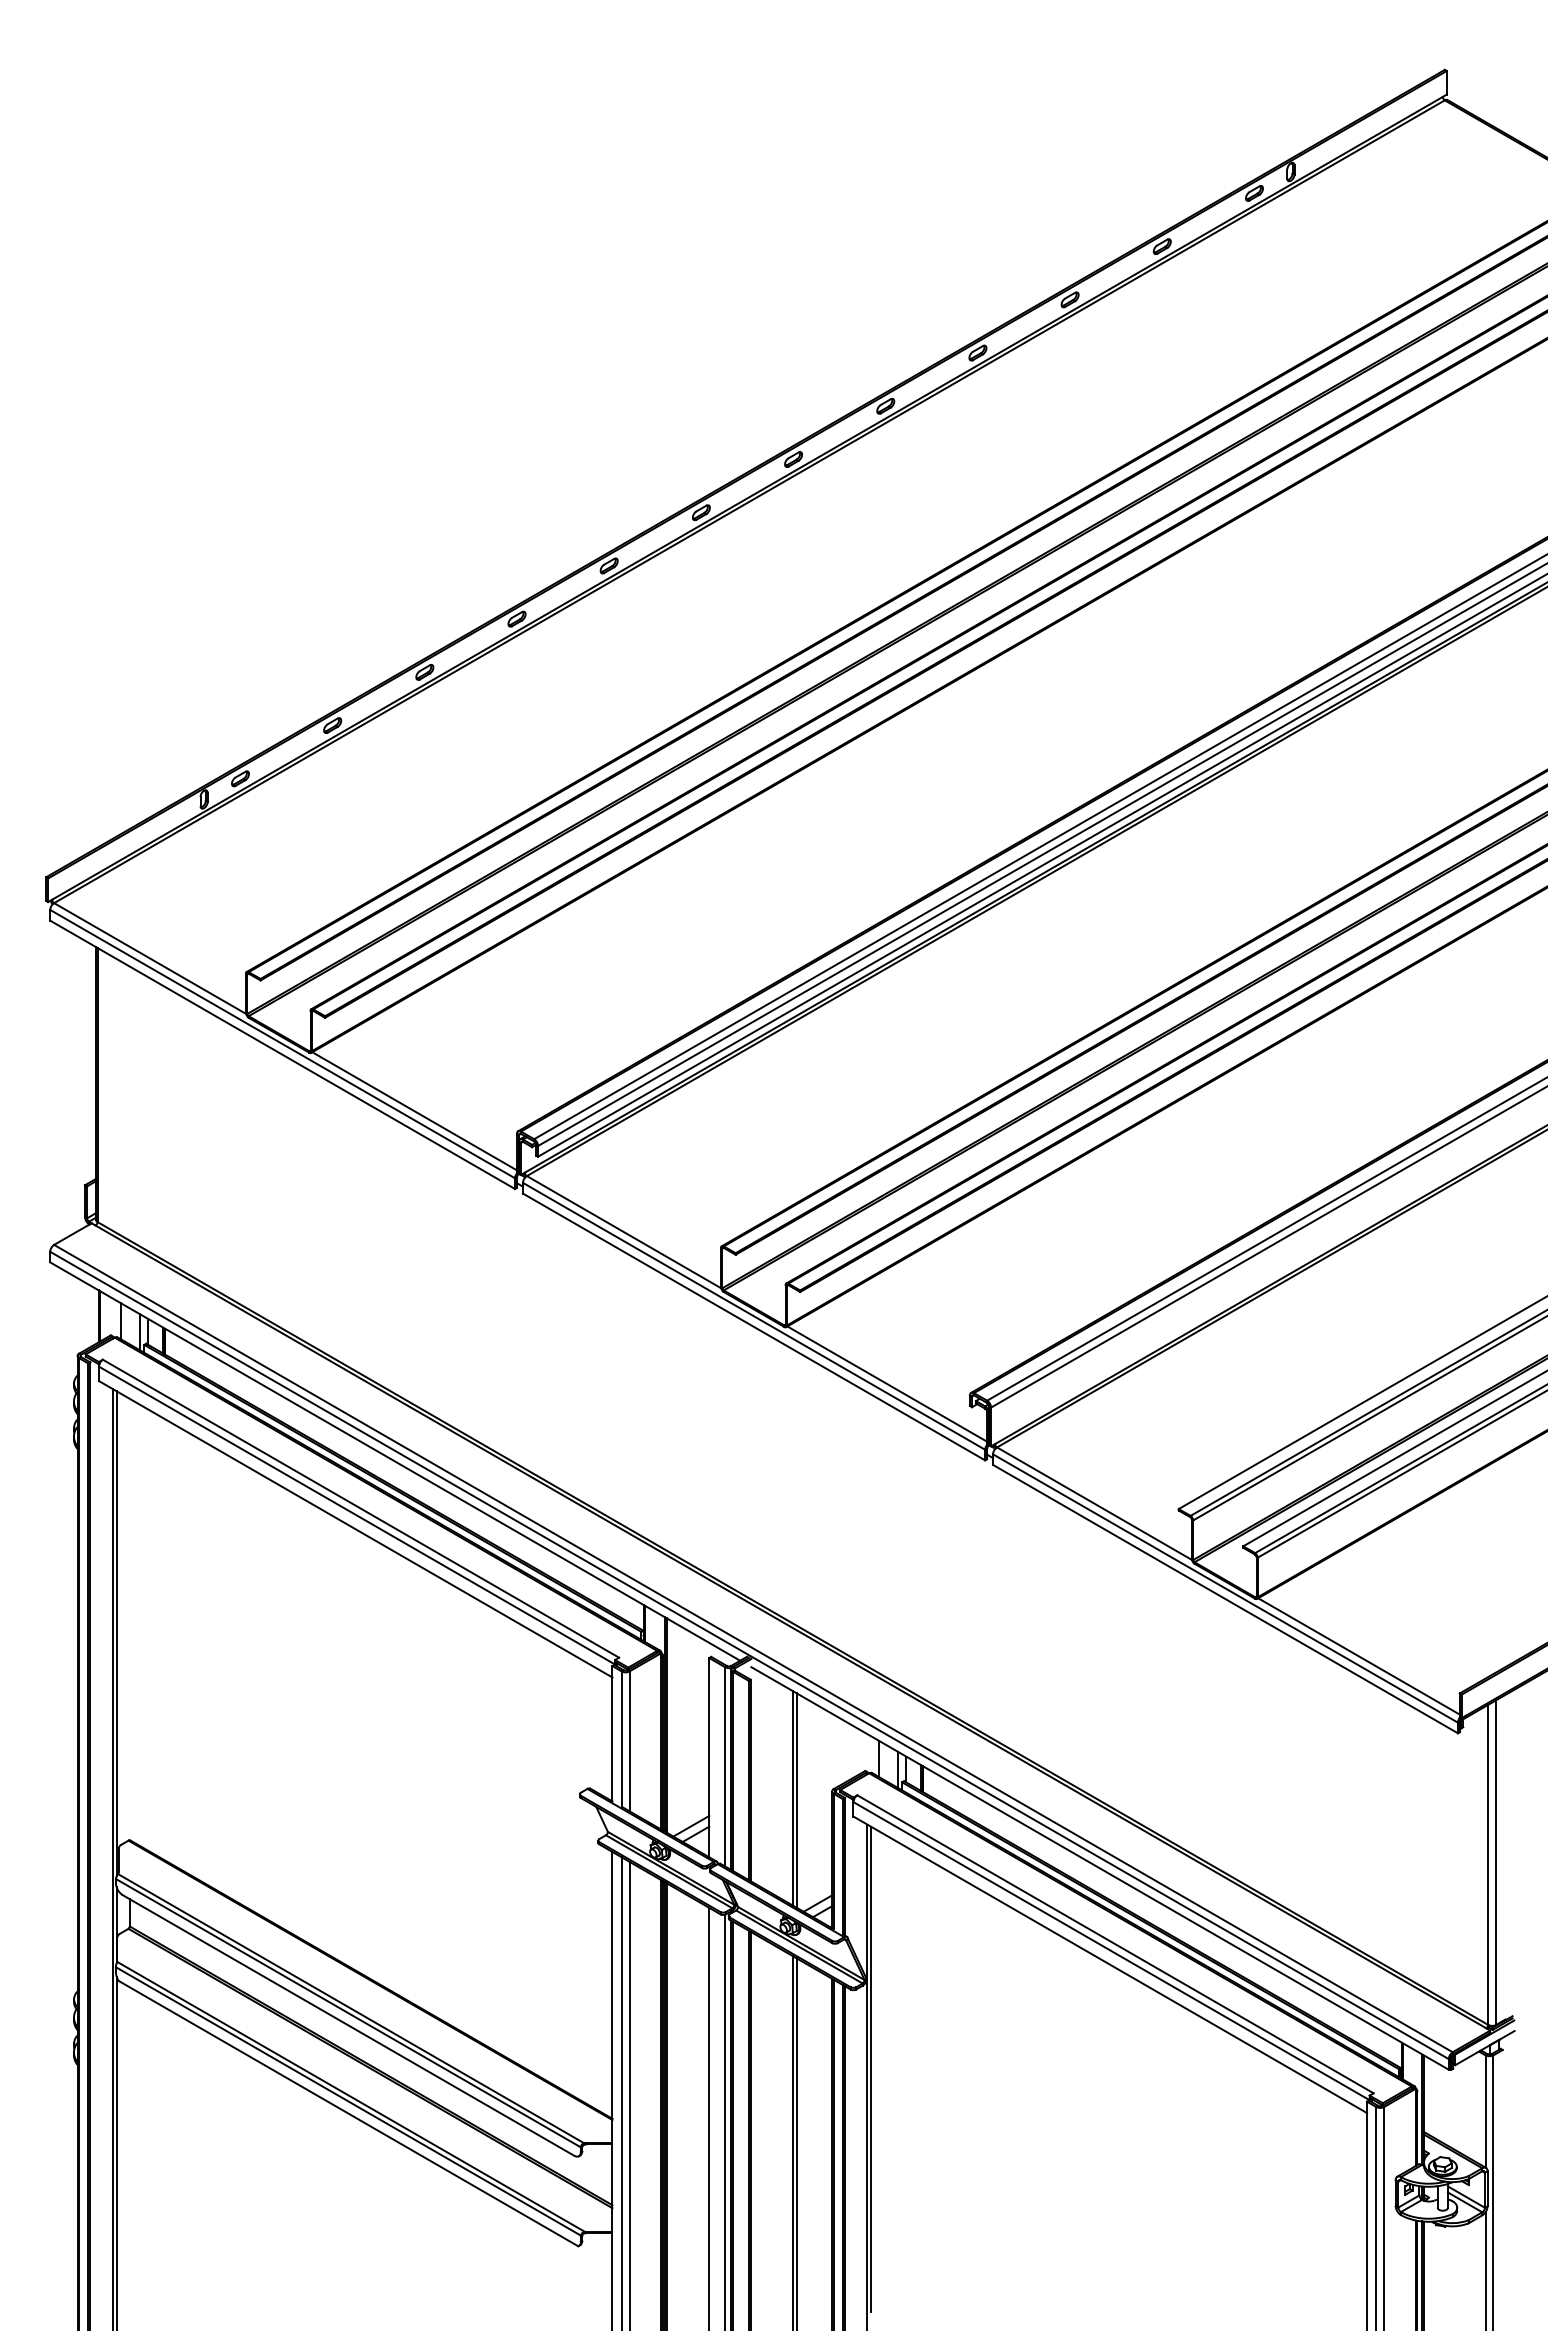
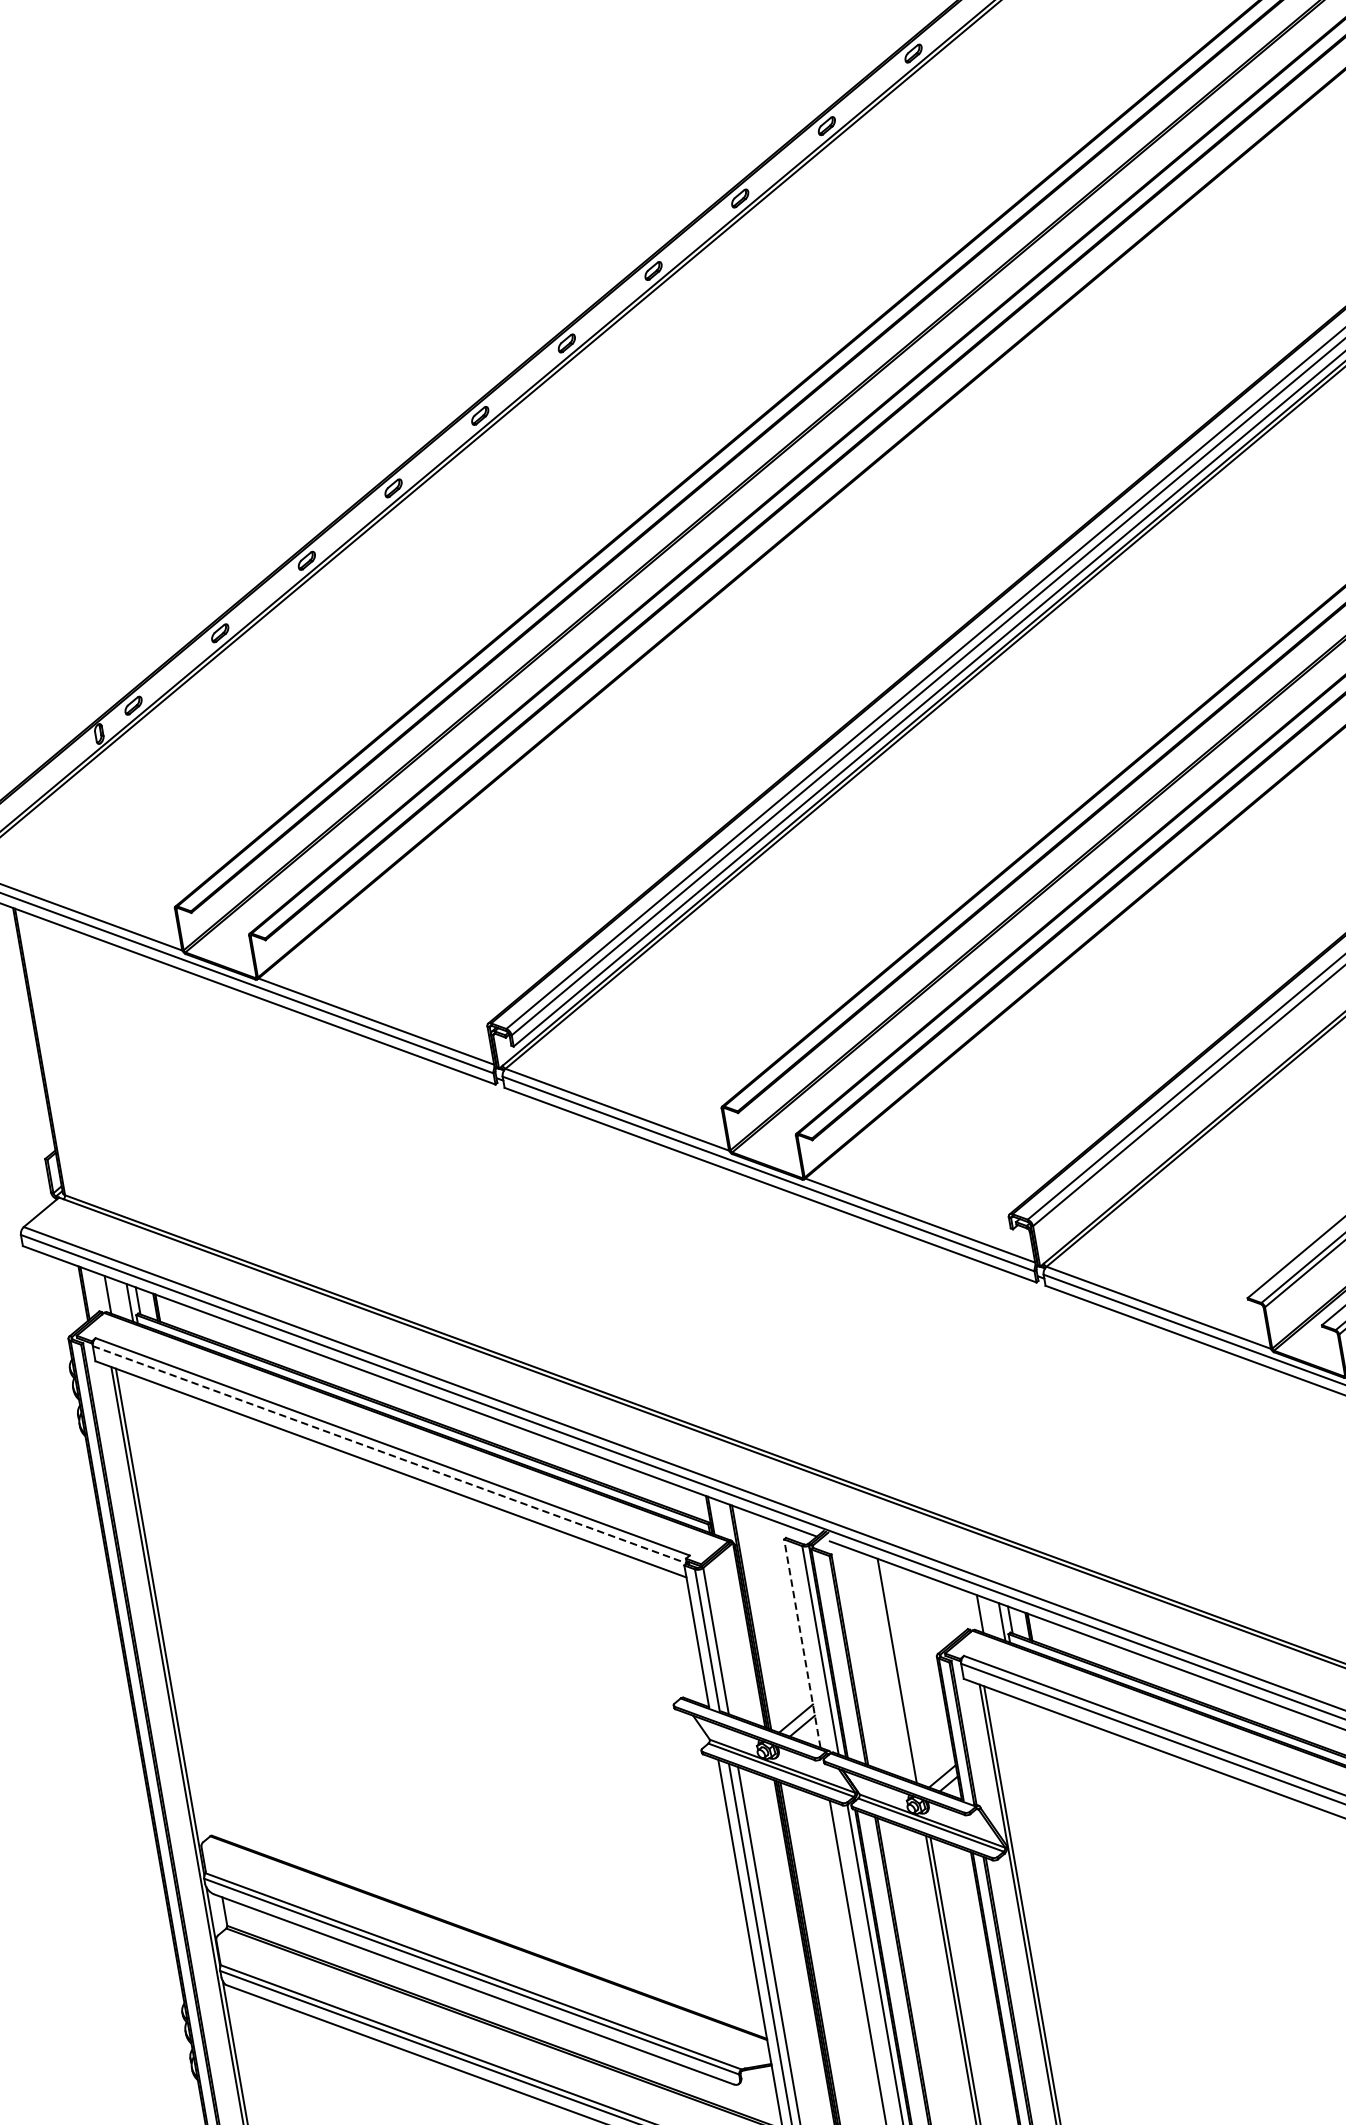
line: (357, 1515) -> (390, 1454), solid -> dashed
line: (709, 1757) -> (802, 1643), solid -> dashed
line: (796, 1800) -> (901, 1672), removed

